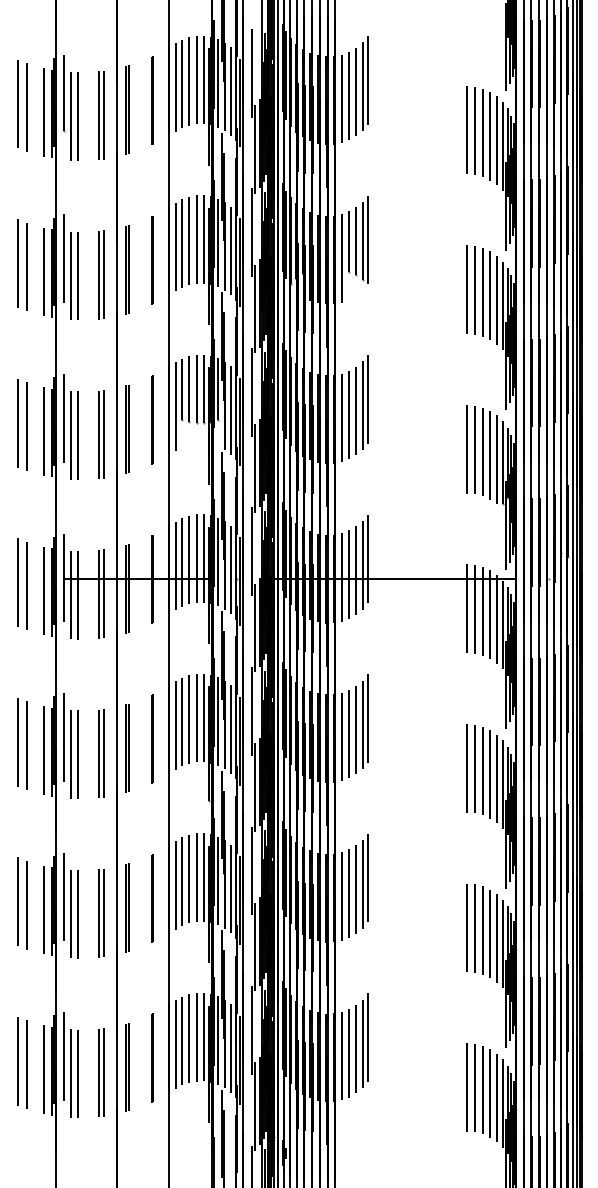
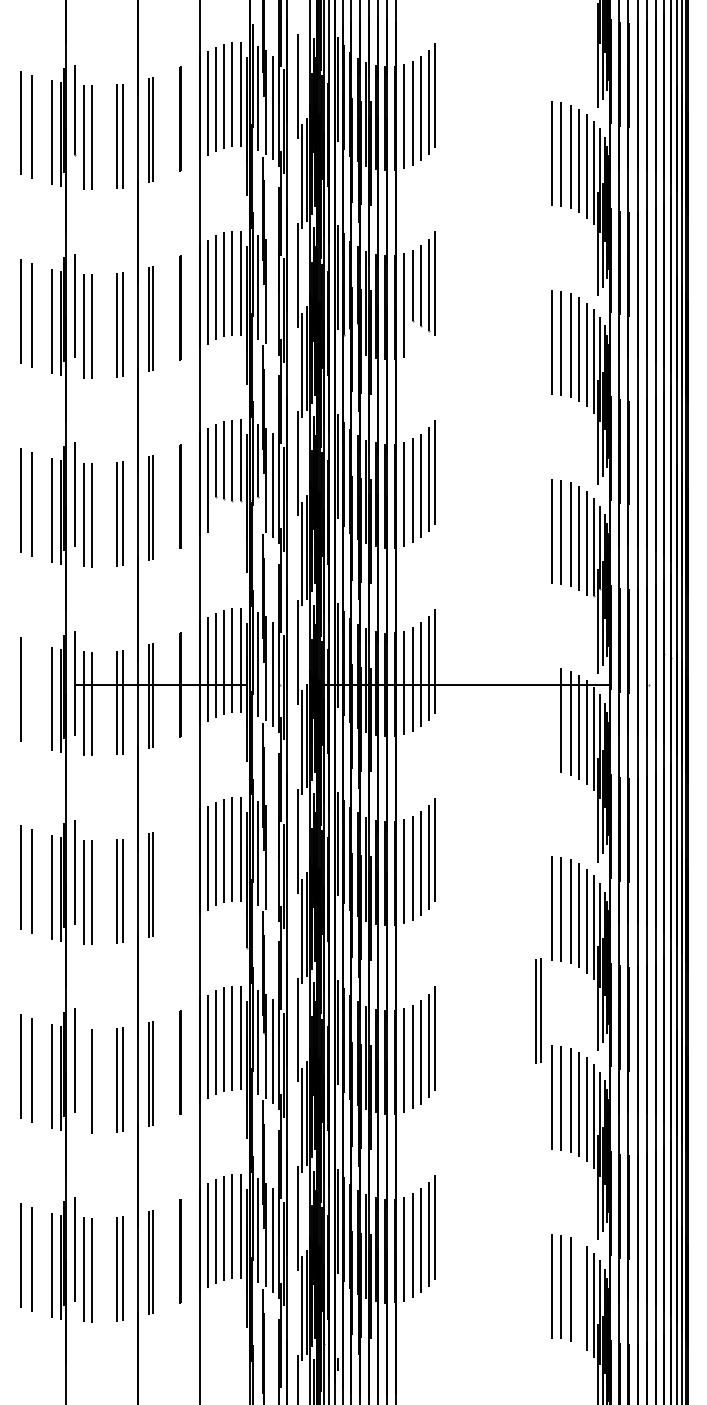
line: (230, 250) -> (272, 296), removed
line: (26, 585) -> (31, 692), removed
line: (466, 608) -> (551, 719), removed
line: (230, 729) -> (272, 862), removed
line: (152, 738) -> (180, 873), removed
part: (455, 854) -> (538, 1010), added
line: (71, 913) -> (84, 1080), removed
line: (489, 1093) -> (578, 1293), removed

